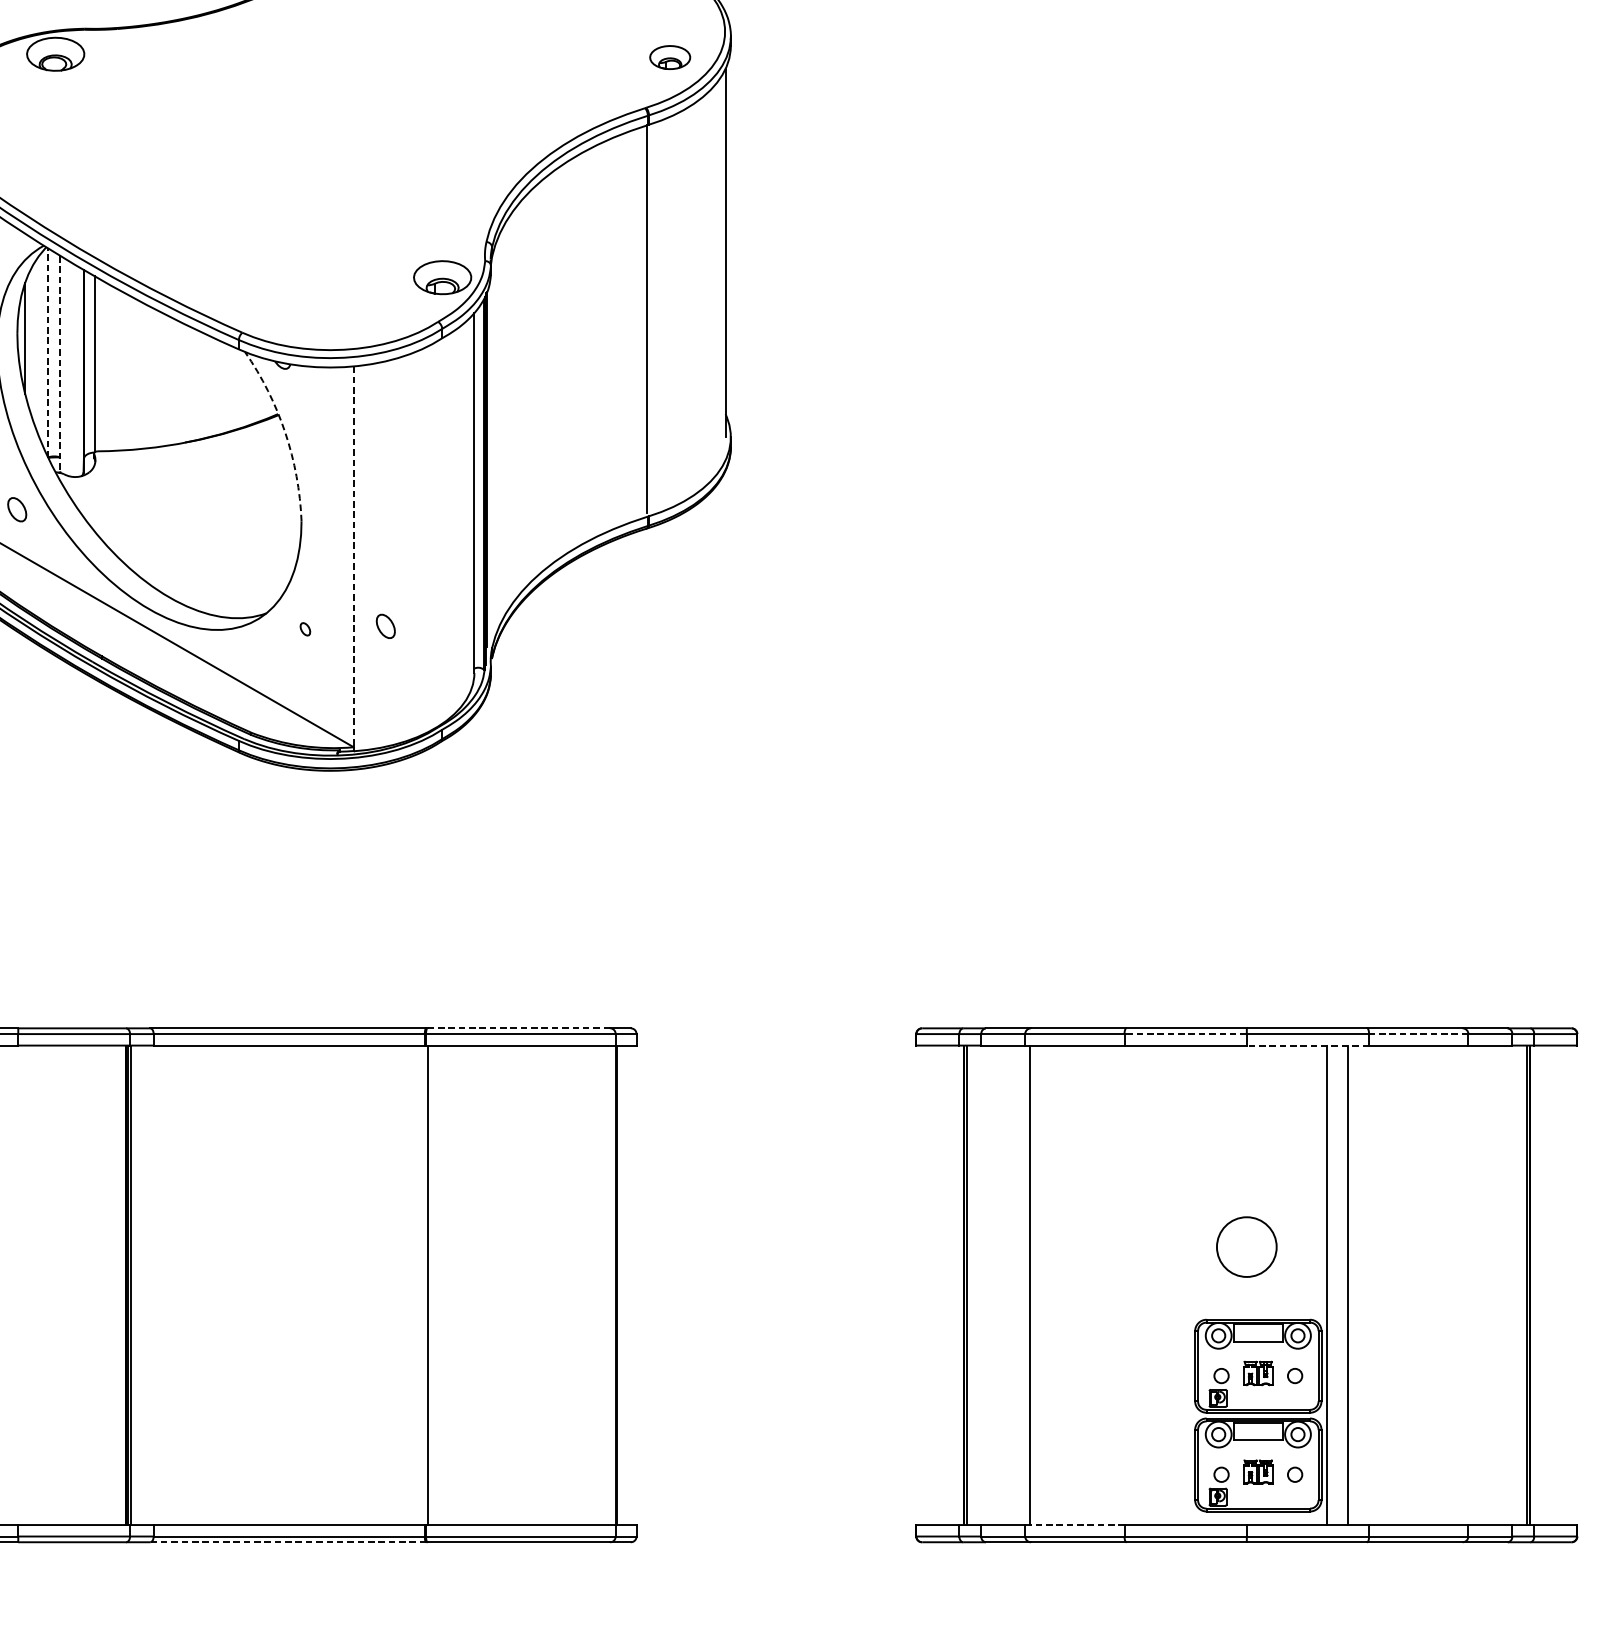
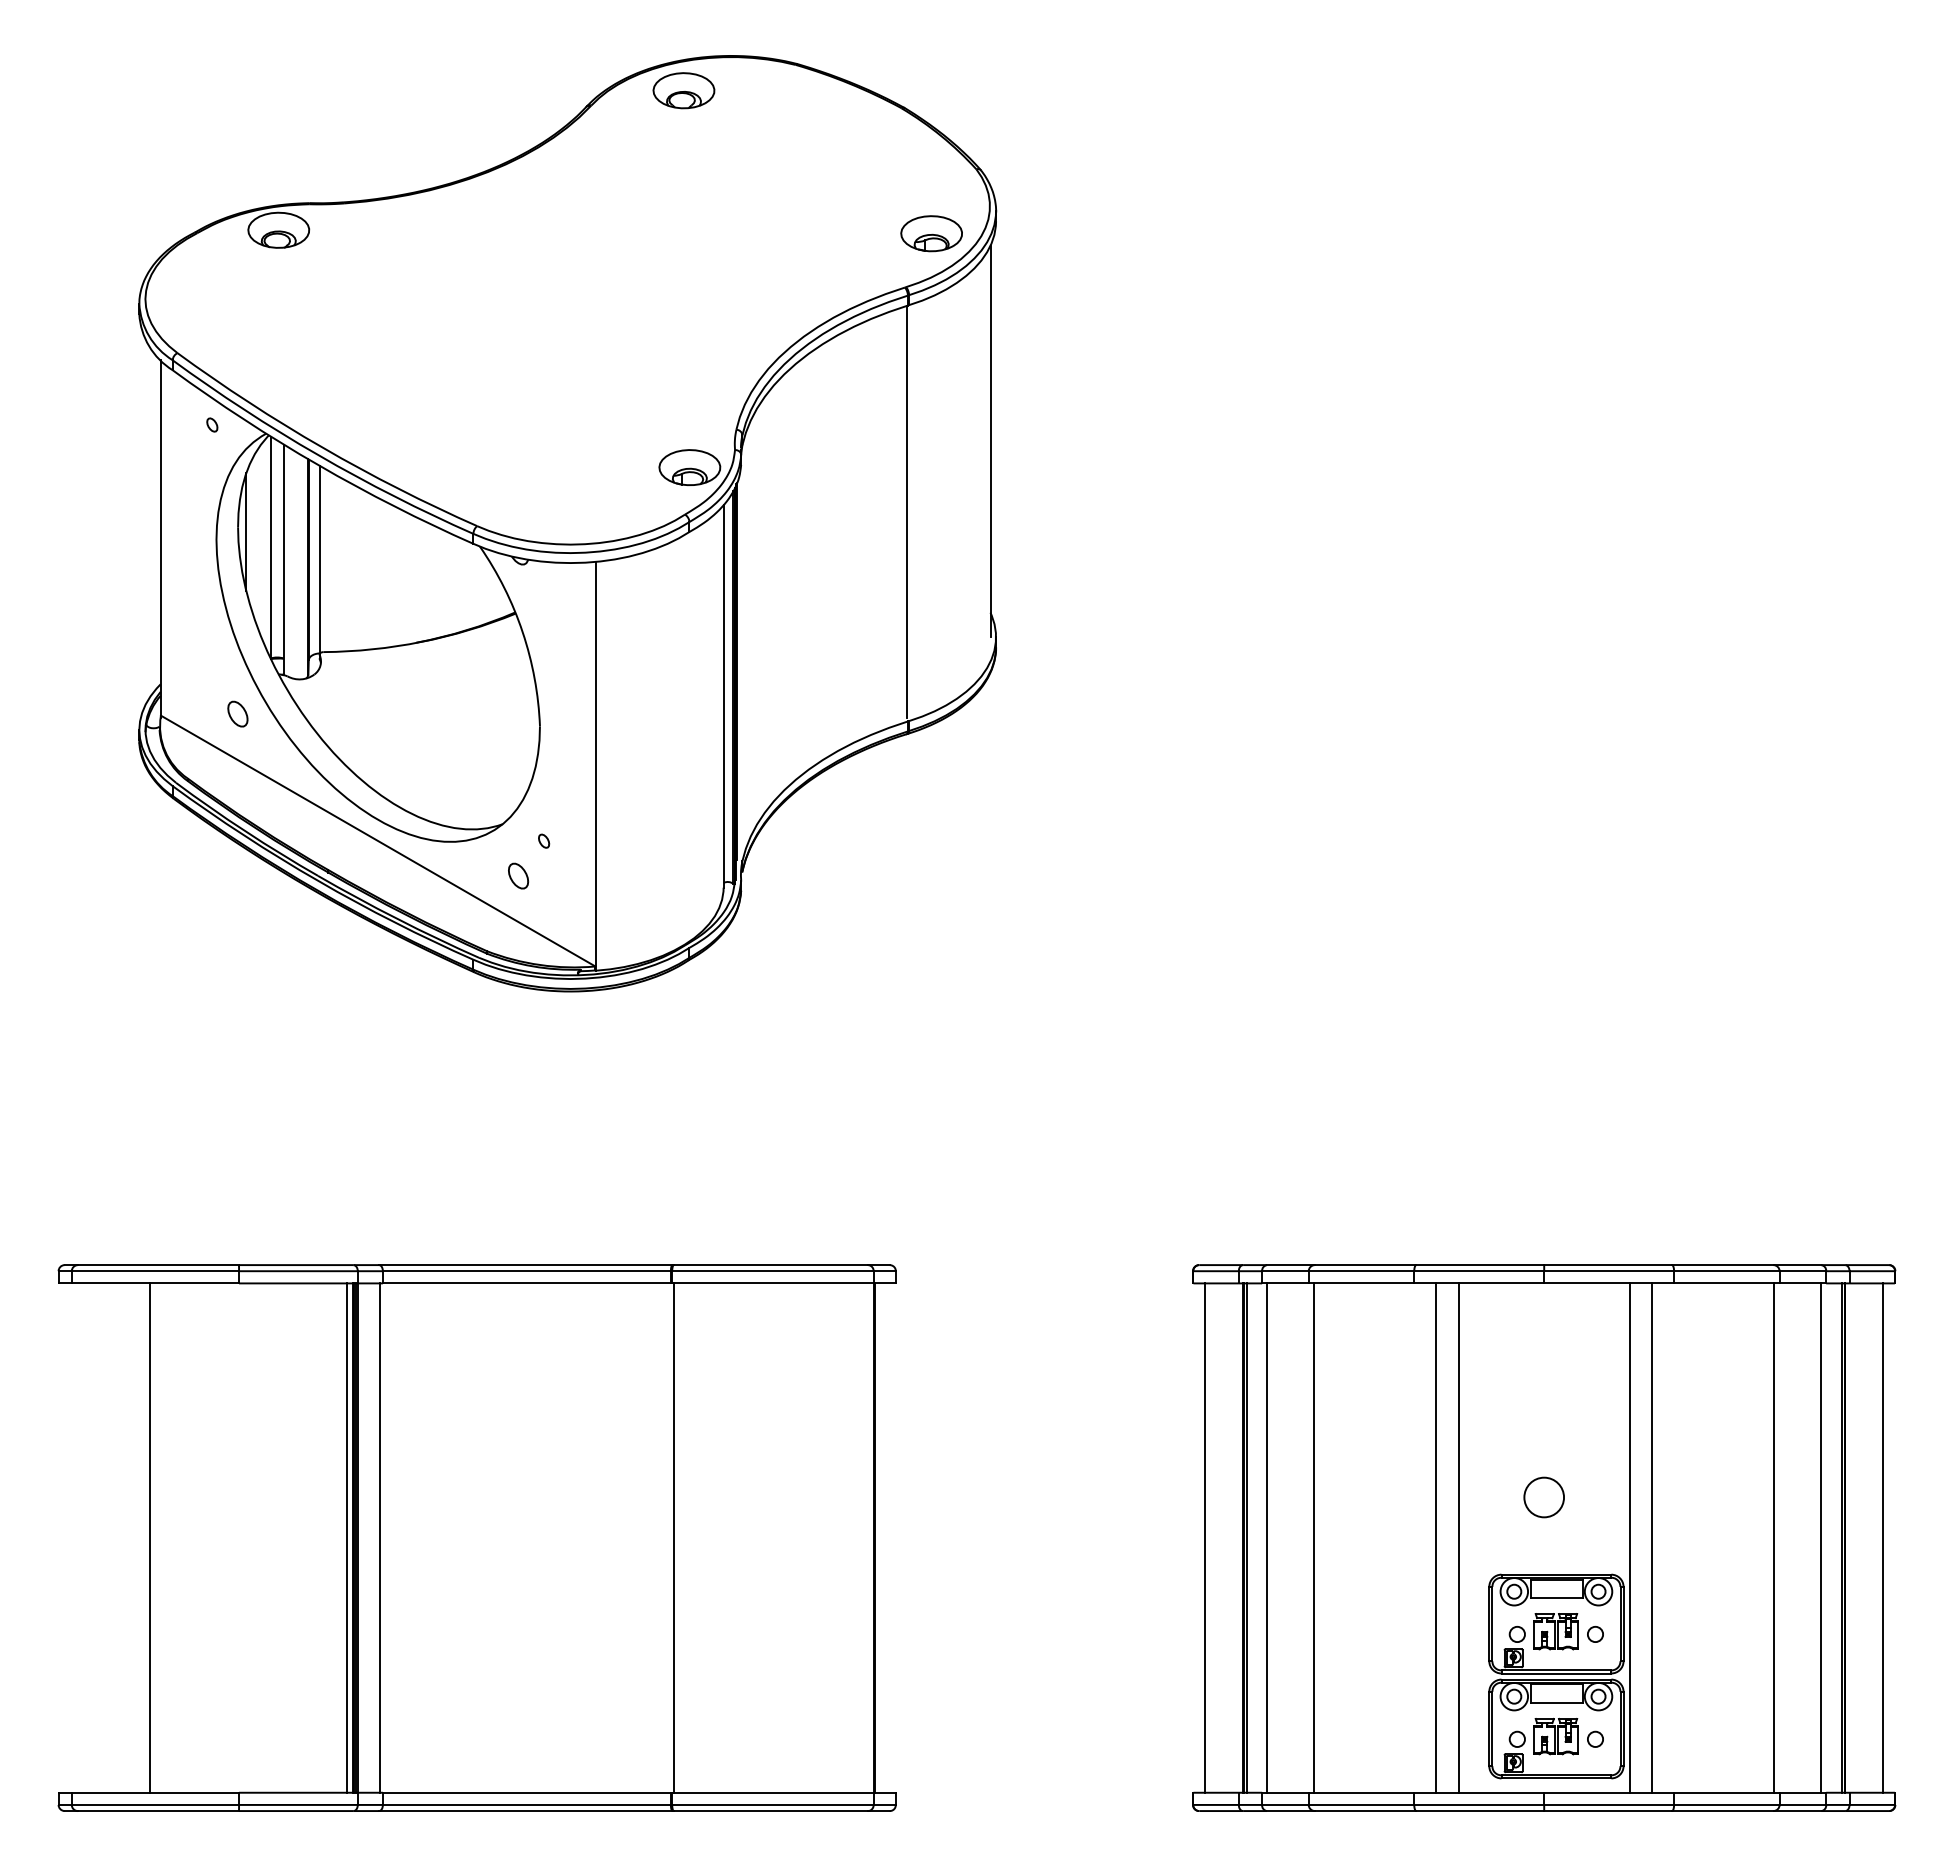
part: (670, 57) -> (931, 233), size x1.43
line: (47, 352) -> (270, 547), dashed -> solid
line: (60, 364) -> (283, 559), dashed -> solid
arc: (285, 432) -> (522, 632), dashed -> solid
line: (353, 559) -> (595, 766), dashed -> solid
part: (385, 625) -> (518, 875), moved
line: (519, 1028) -> (771, 1265), dashed -> solid
line: (1185, 1034) -> (1479, 1271), dashed -> solid
line: (1418, 1034) -> (1726, 1271), dashed -> solid
line: (1308, 1045) -> (1609, 1283), dashed -> solid
circle: (1247, 1247) -> (1544, 1497), size x0.62
line: (120, 1284) -> (347, 1537), added
line: (151, 1284) -> (380, 1537), added
line: (928, 1284) -> (1205, 1537), added
line: (986, 1284) -> (1267, 1537), added
line: (1145, 1284) -> (1436, 1537), added
line: (1166, 1284) -> (1458, 1537), added
line: (1463, 1284) -> (1774, 1537), added
line: (1507, 1284) -> (1821, 1537), added
line: (1566, 1284) -> (1883, 1537), added
part: (1257, 1373) -> (1555, 1631), size x1.43
part: (1257, 1472) -> (1555, 1736), size x1.43
line: (1074, 1524) -> (1361, 1792), dashed -> solid
line: (287, 1542) -> (525, 1811), dashed -> solid

